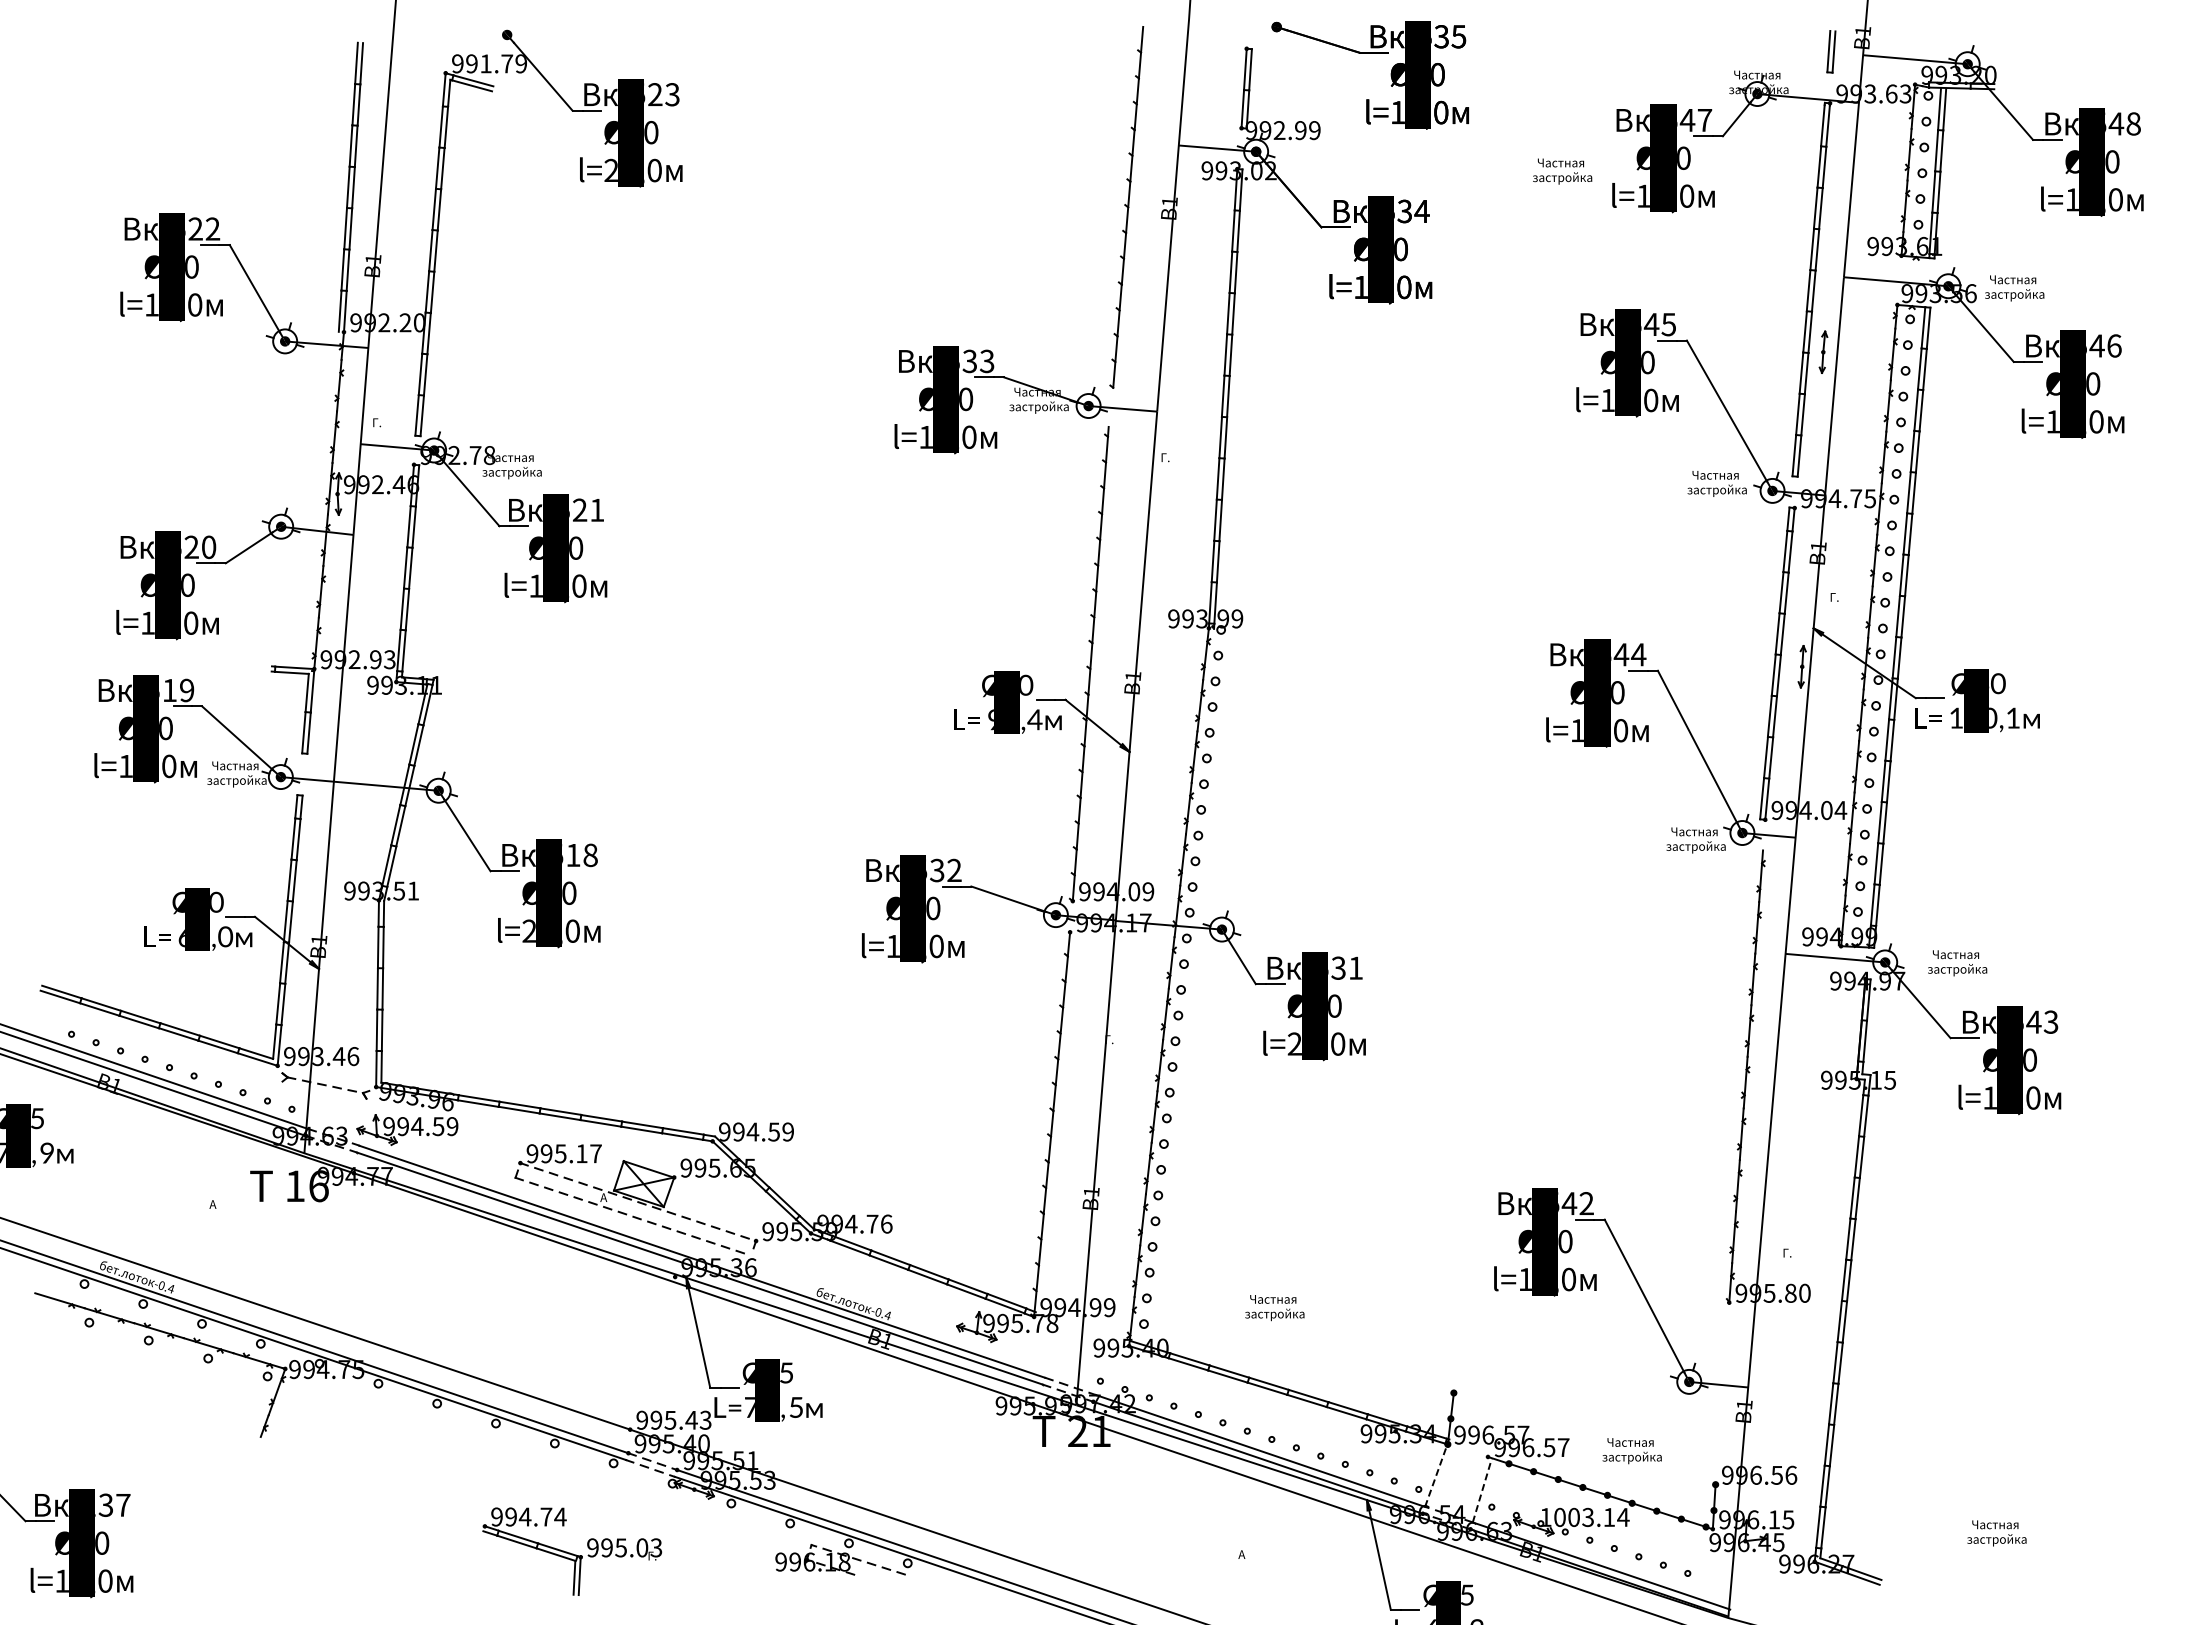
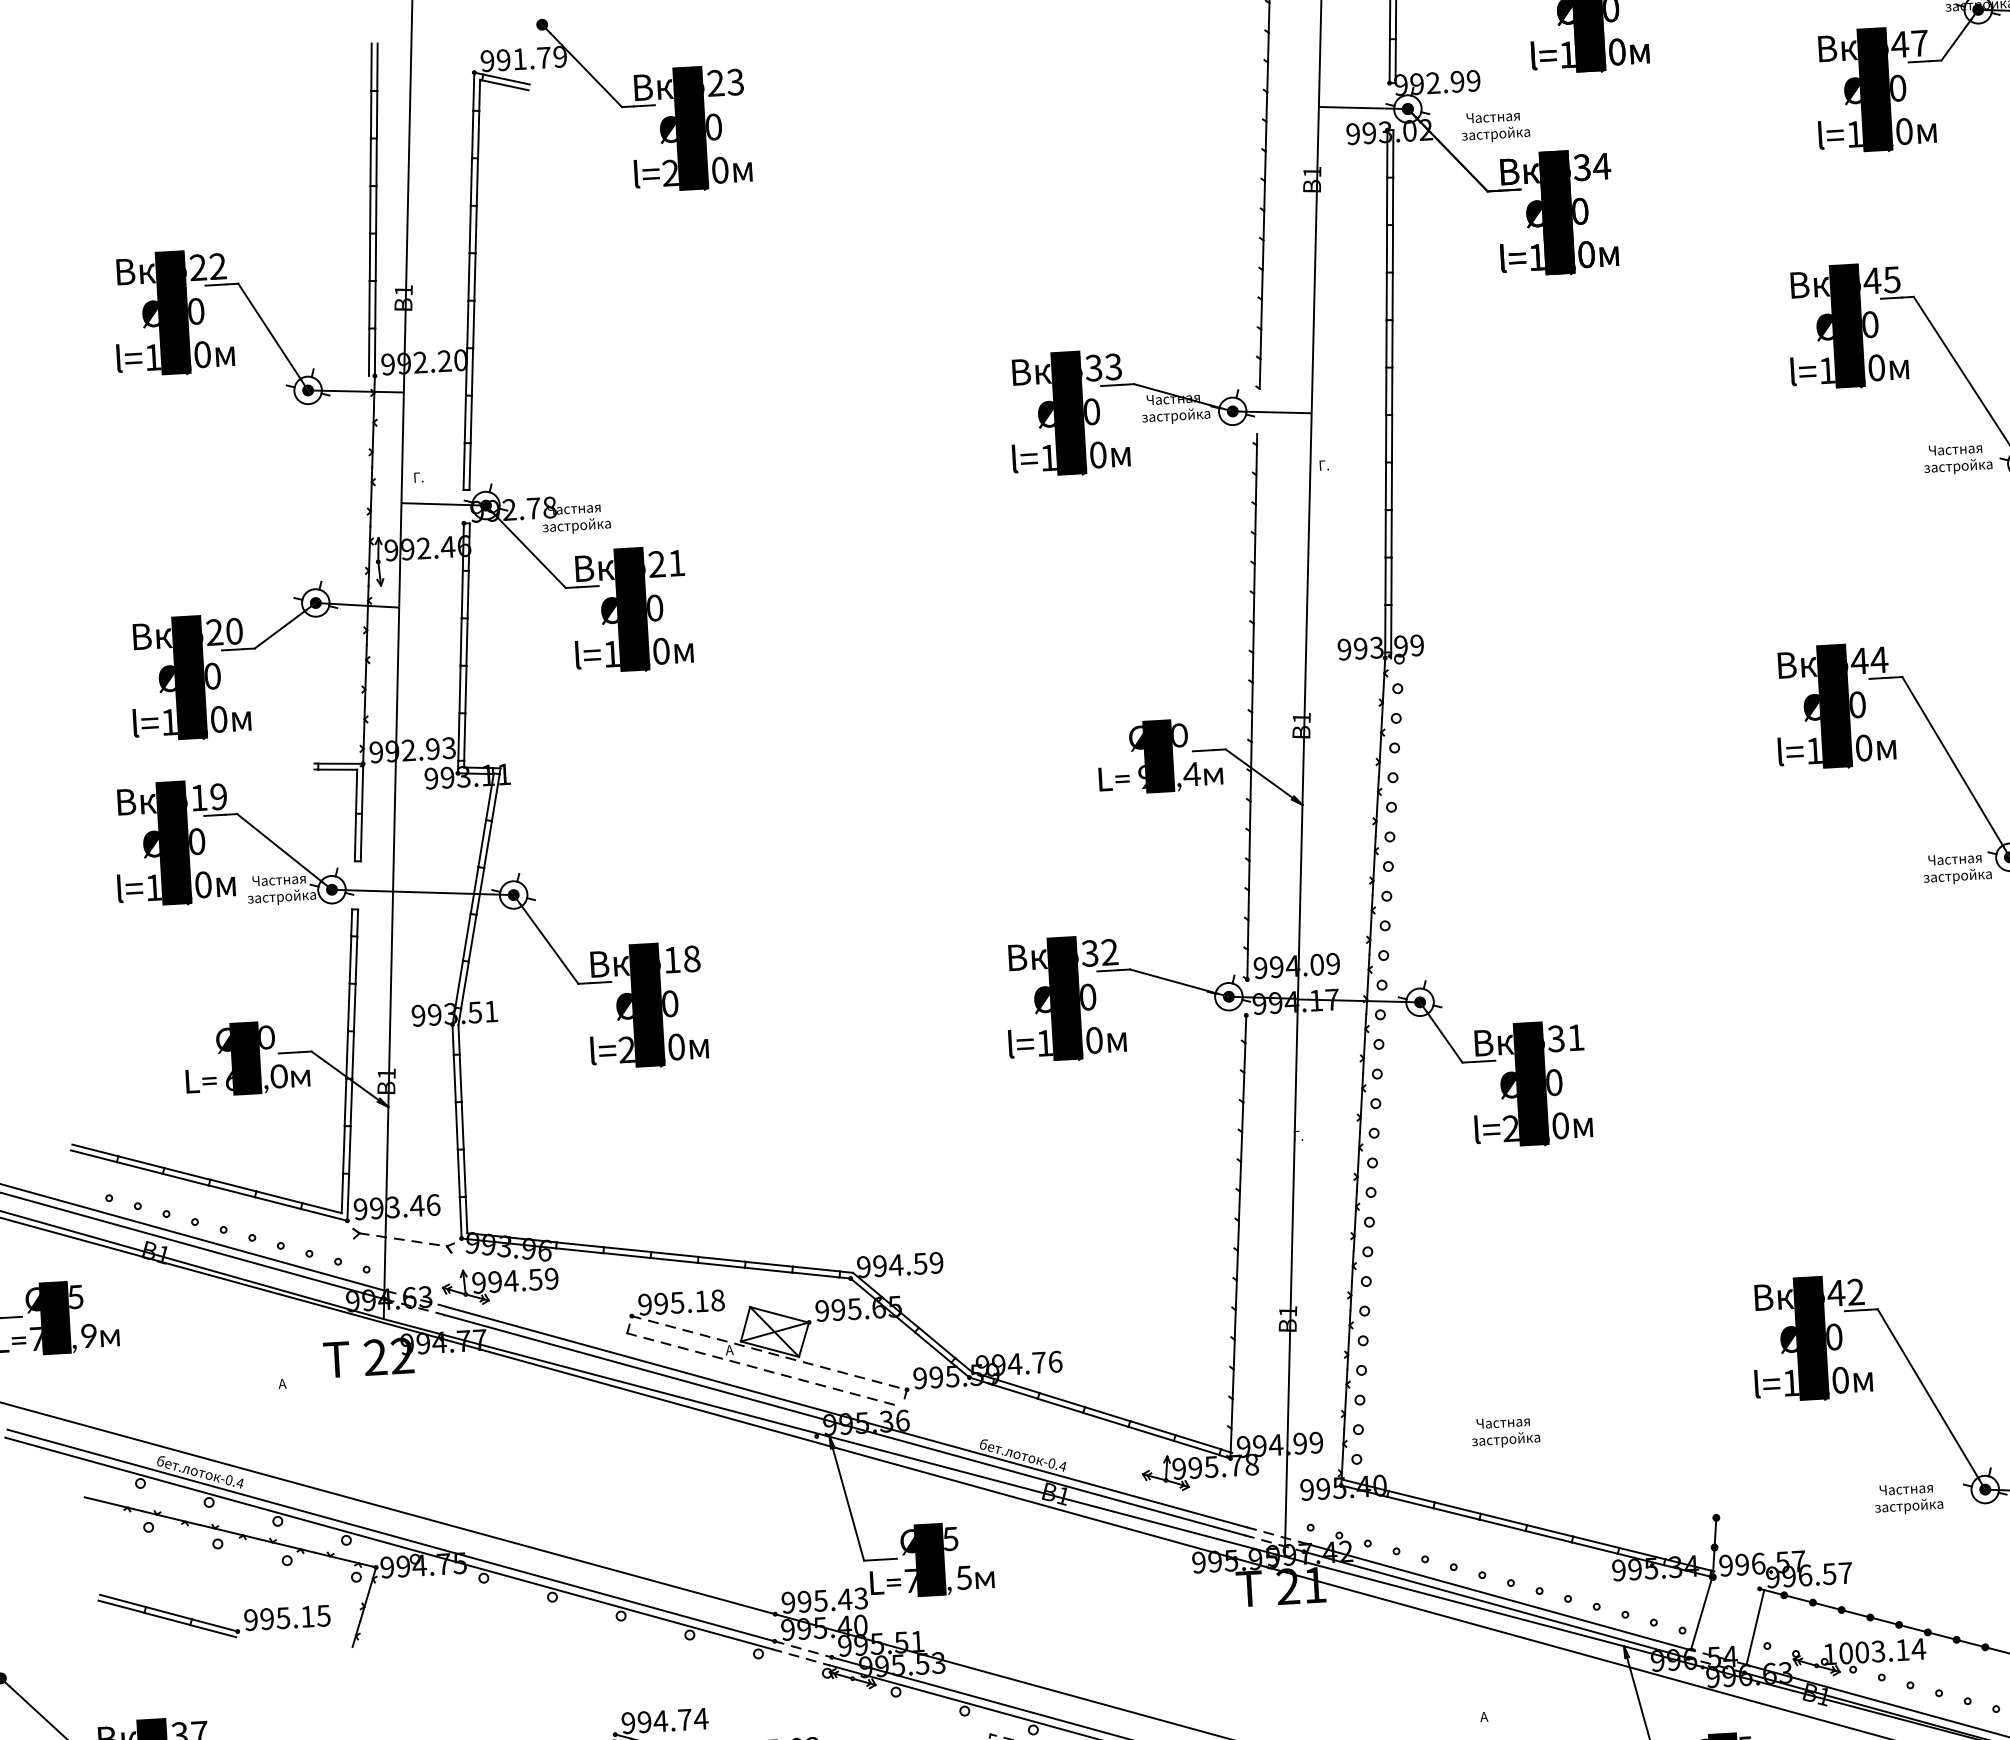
text: (1562, 171) -> (1495, 126), moved
text: (595, 1153) -> (717, 1300), 995.17 -> 995.18
text: (306, 1186) -> (388, 1357), 16 -> 22
part: (137, 1408) -> (209, 1622), added
text: (1631, 1451) -> (1907, 1499), moved
line: (1436, 1475) -> (1701, 1613), dashed -> solid
line: (1482, 1490) -> (1755, 1627), dashed -> solid

